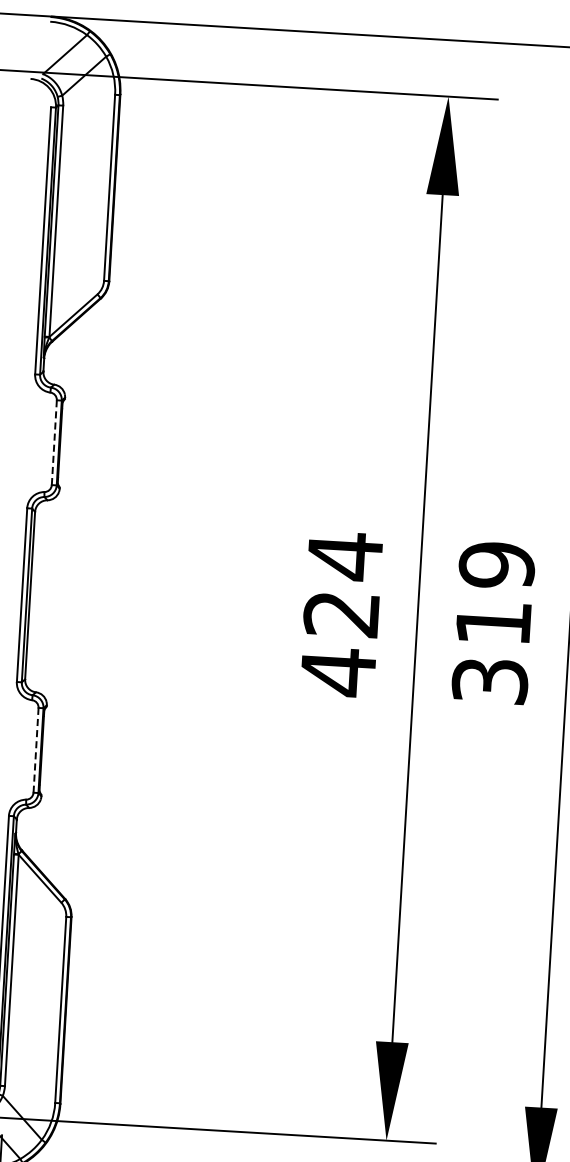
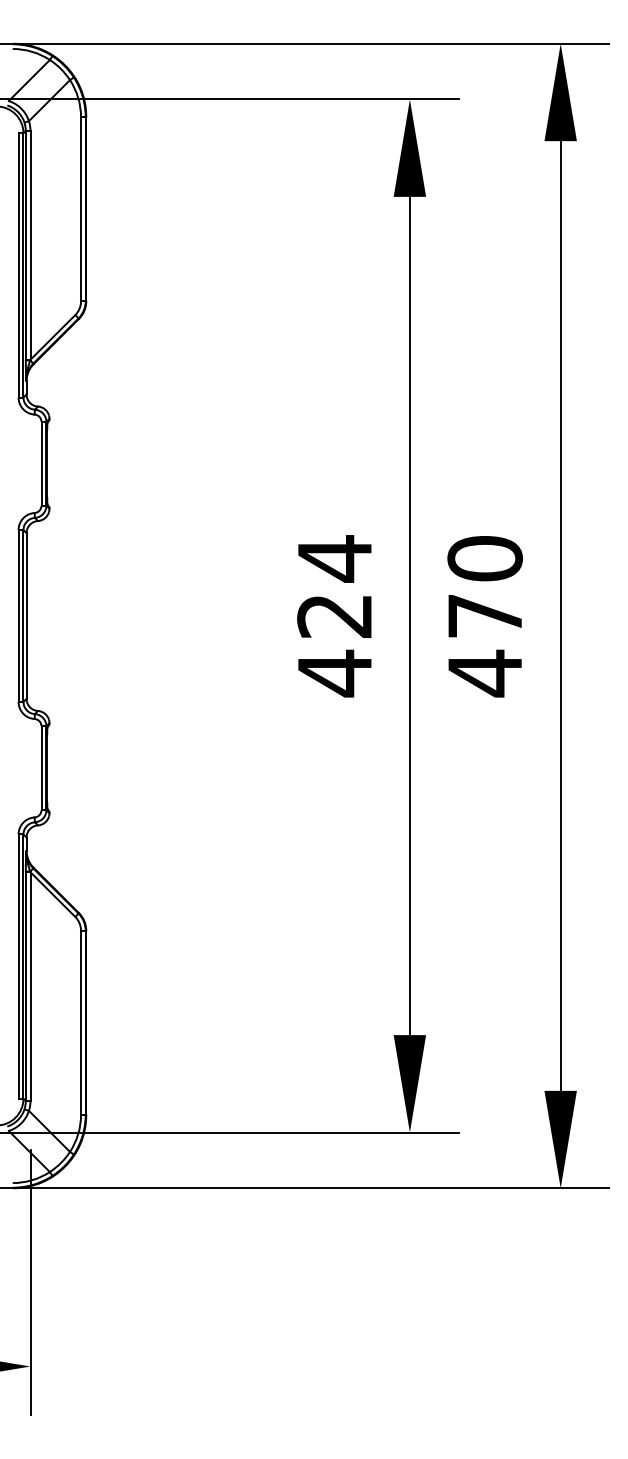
line: (54, 442) -> (41, 463), dashed -> solid
text: (493, 623) -> (485, 616), 319 -> 470
line: (36, 750) -> (41, 768), dashed -> solid

